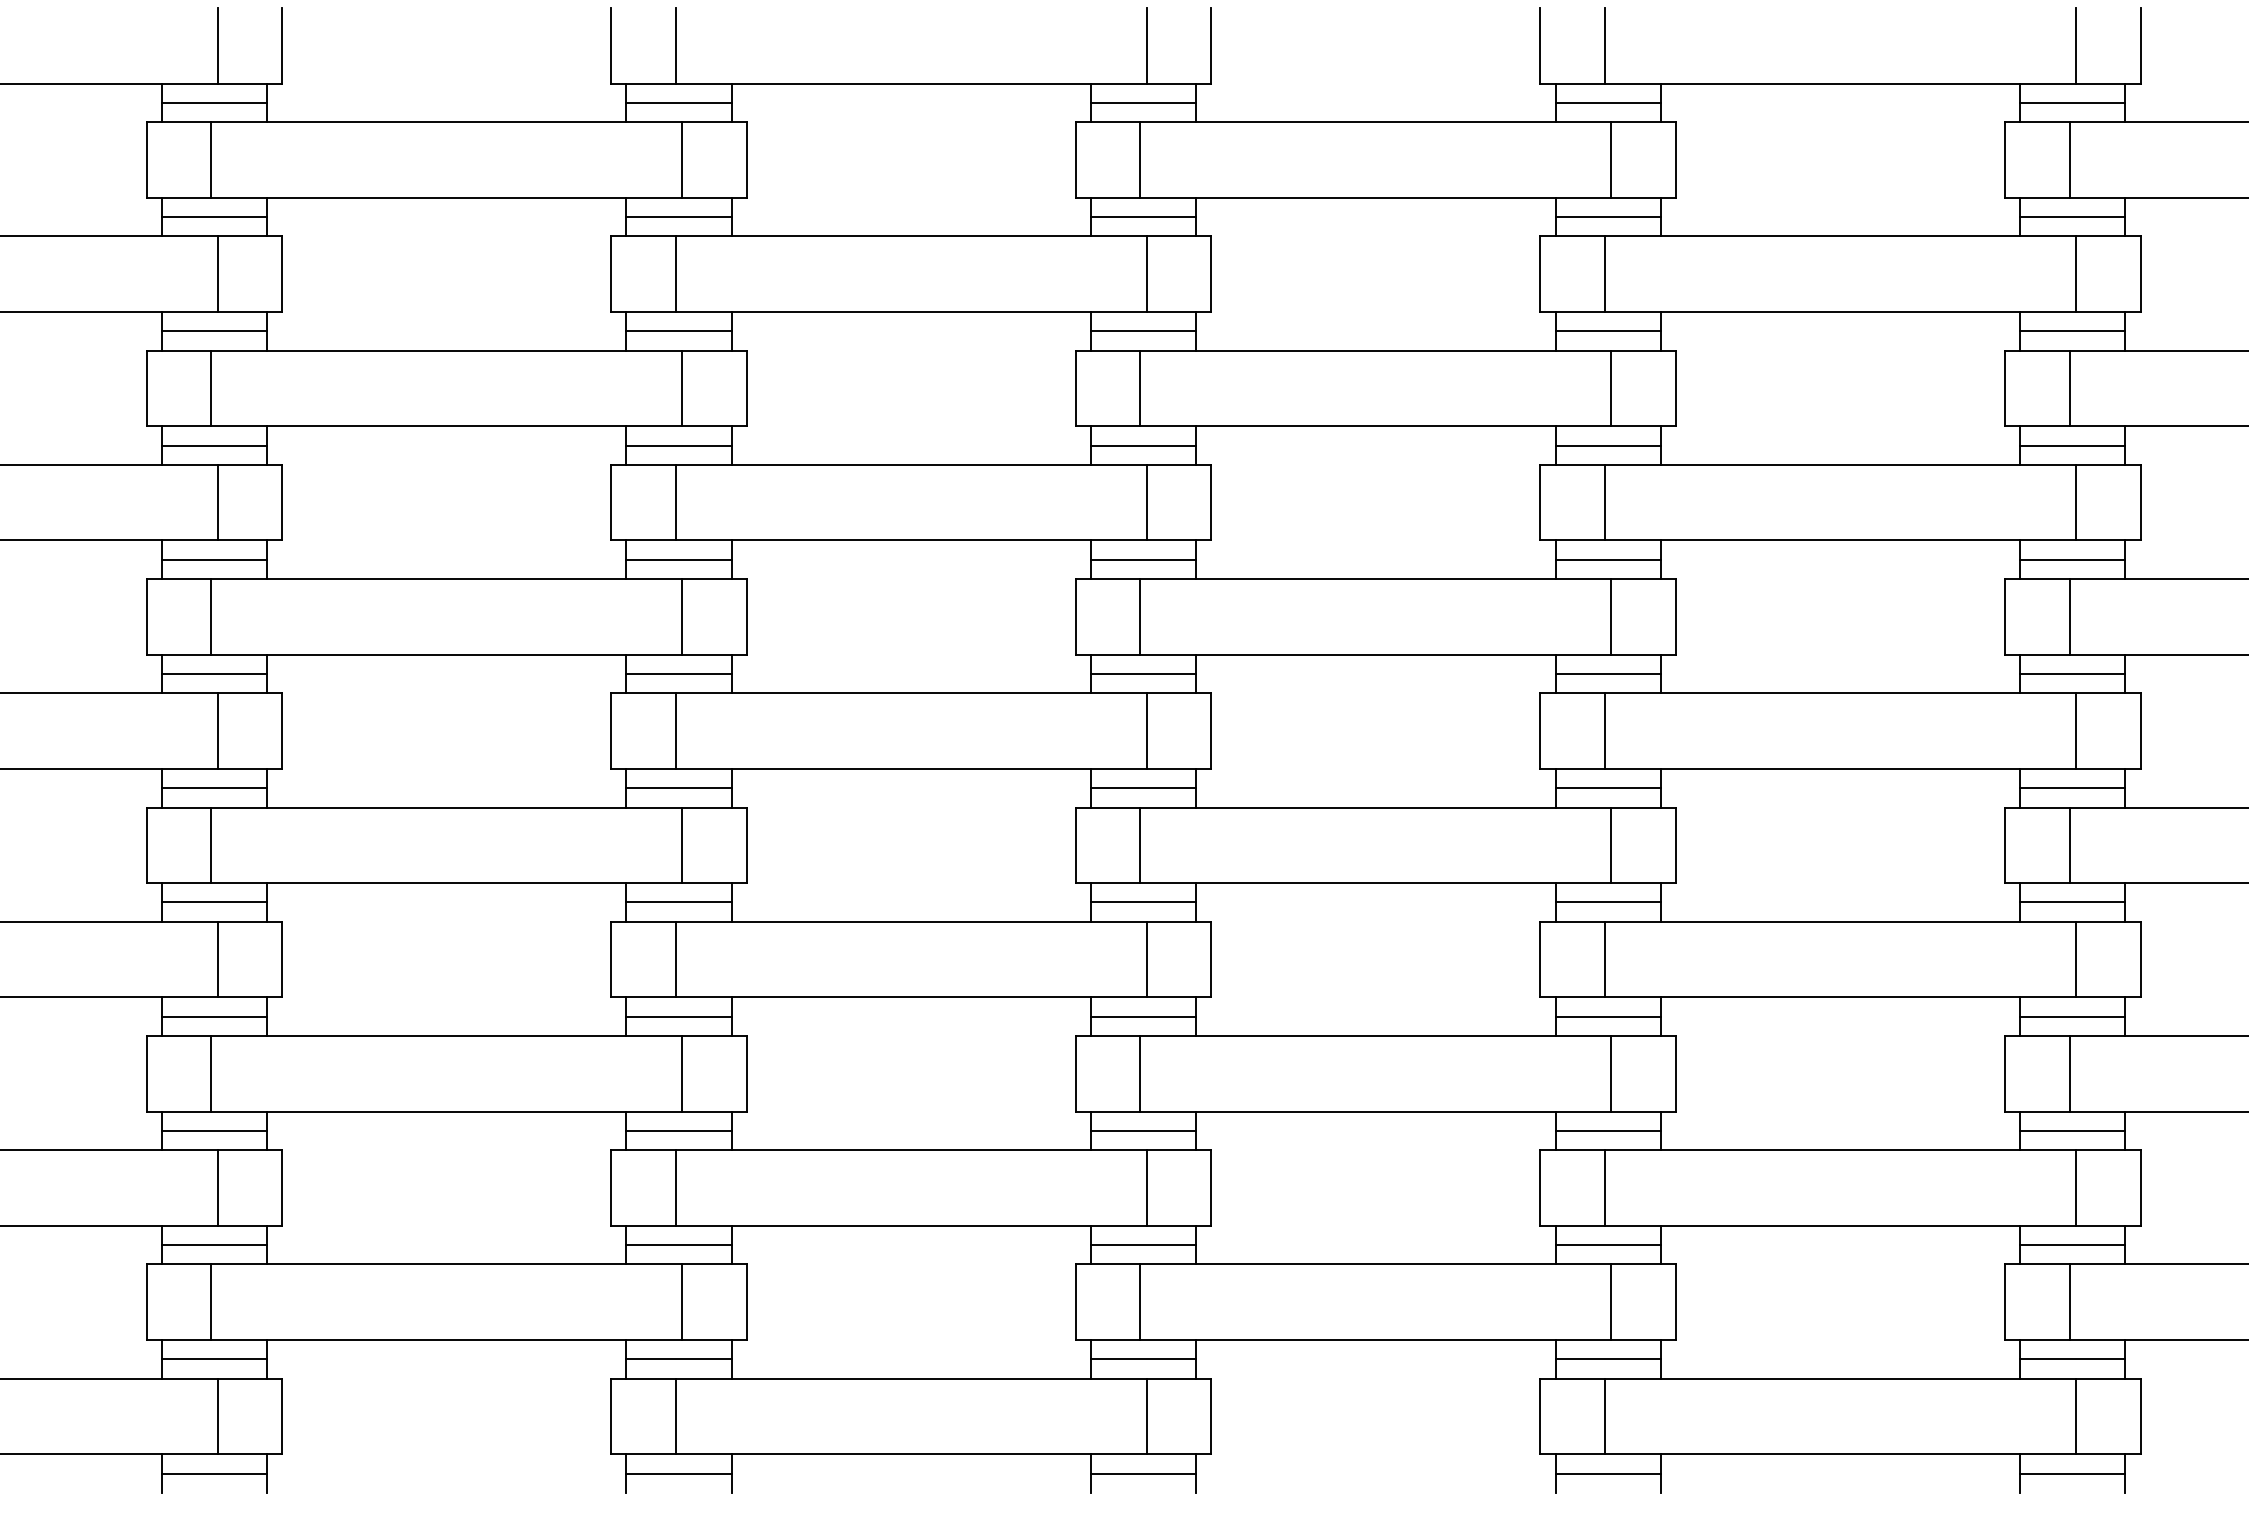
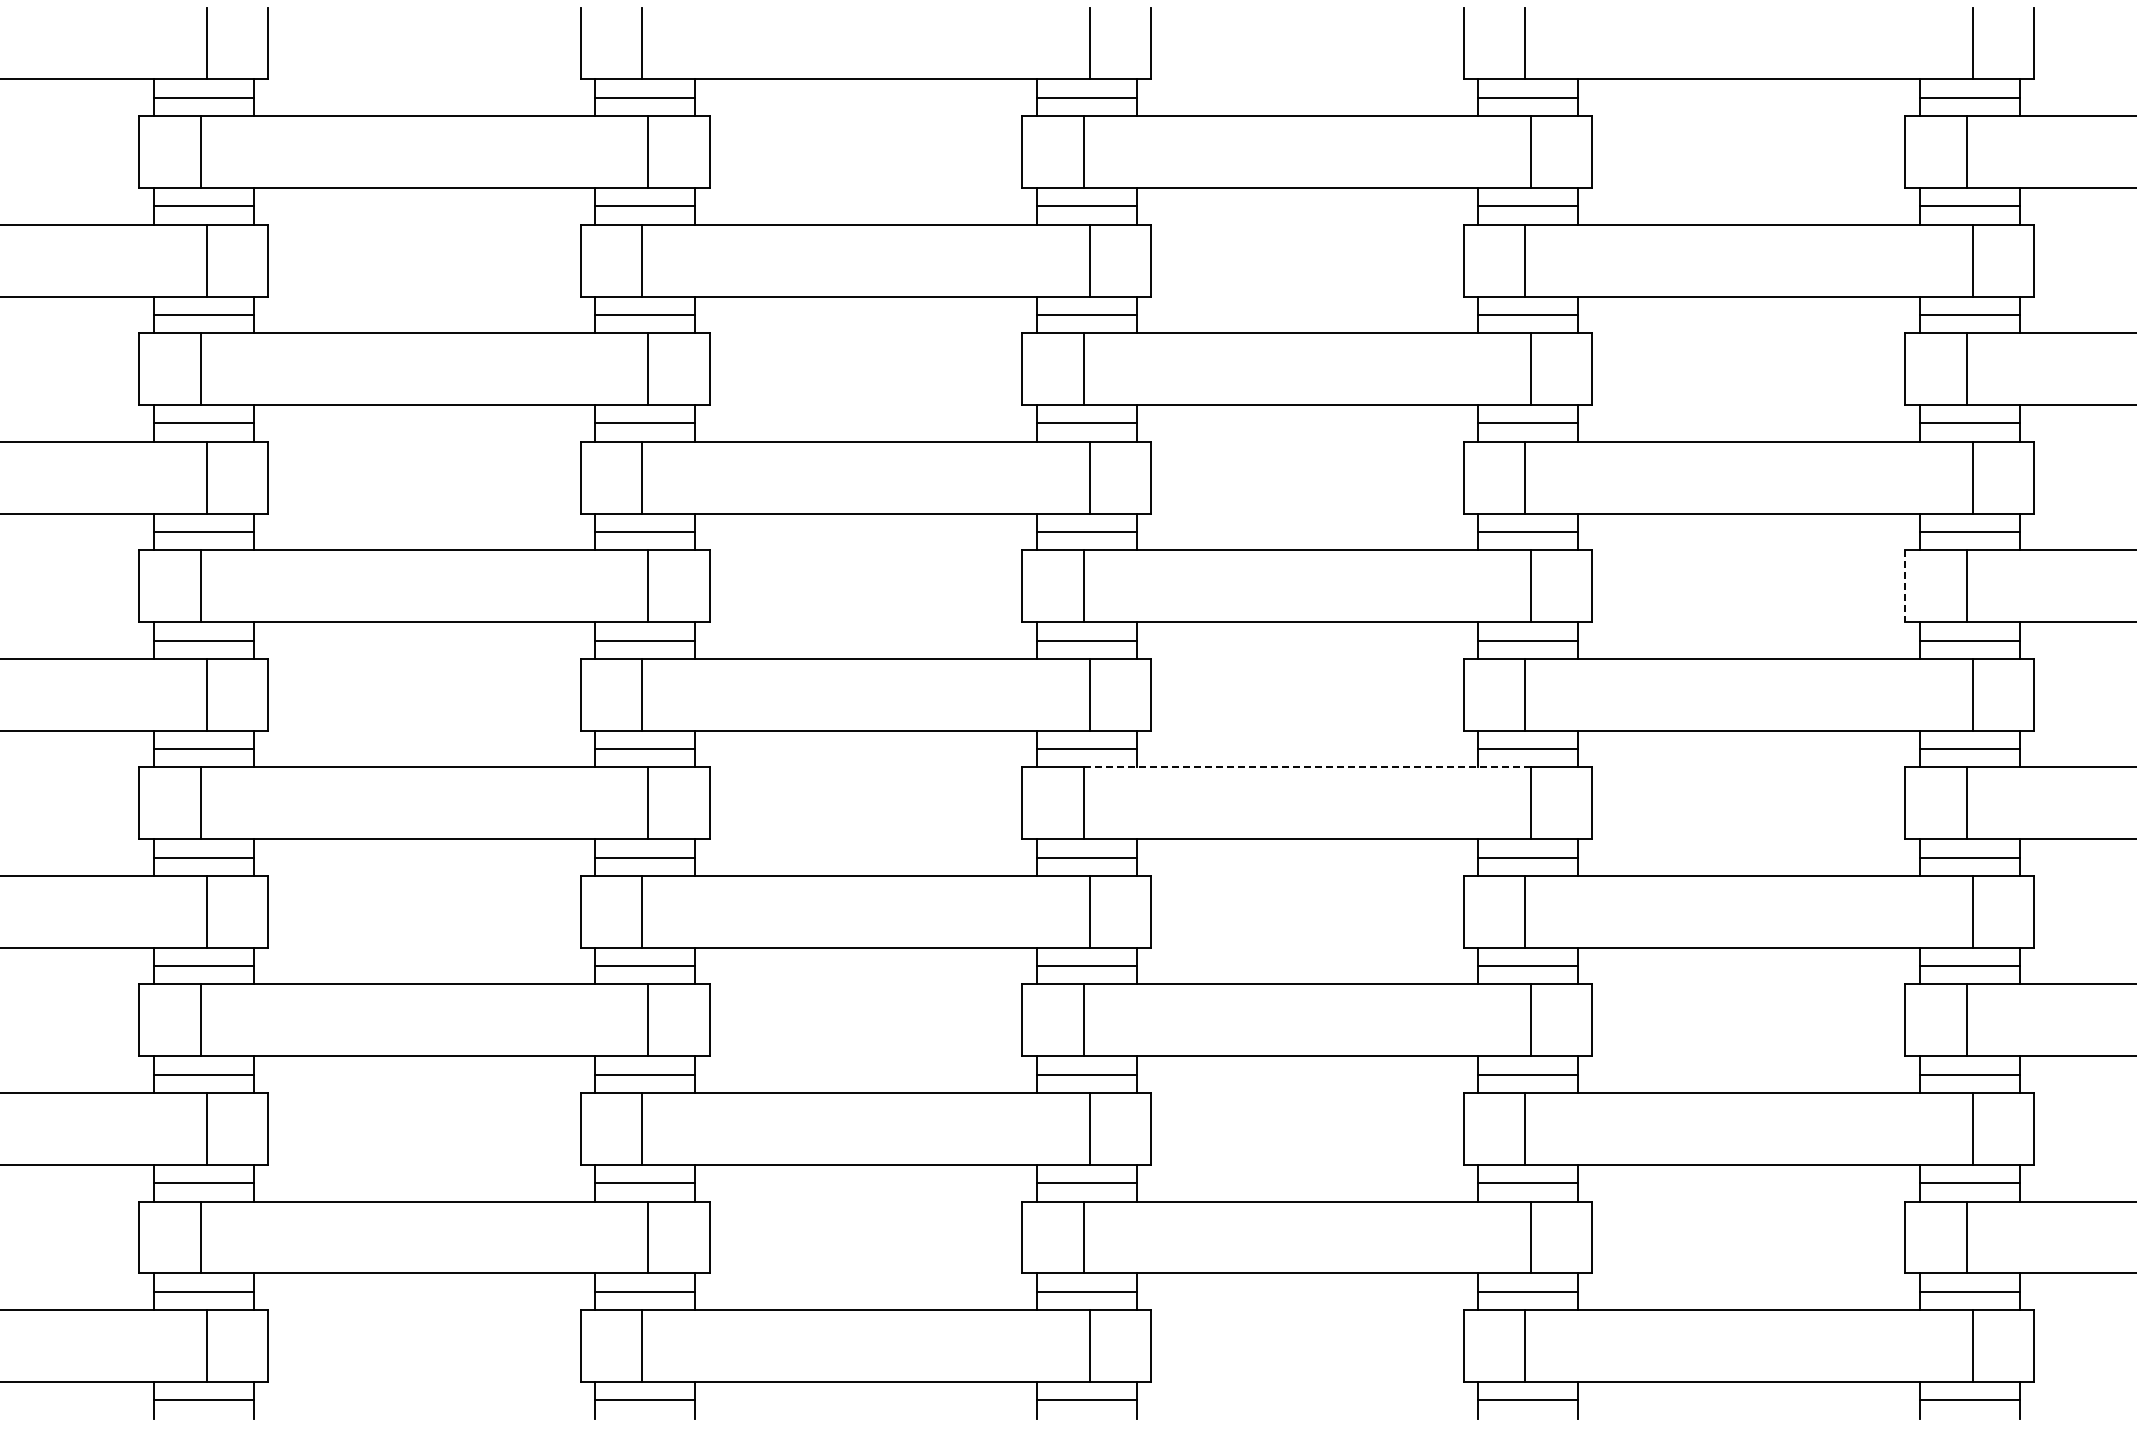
line: (2005, 617) -> (1905, 586), solid -> dashed
line: (1376, 807) -> (1307, 767), solid -> dashed

